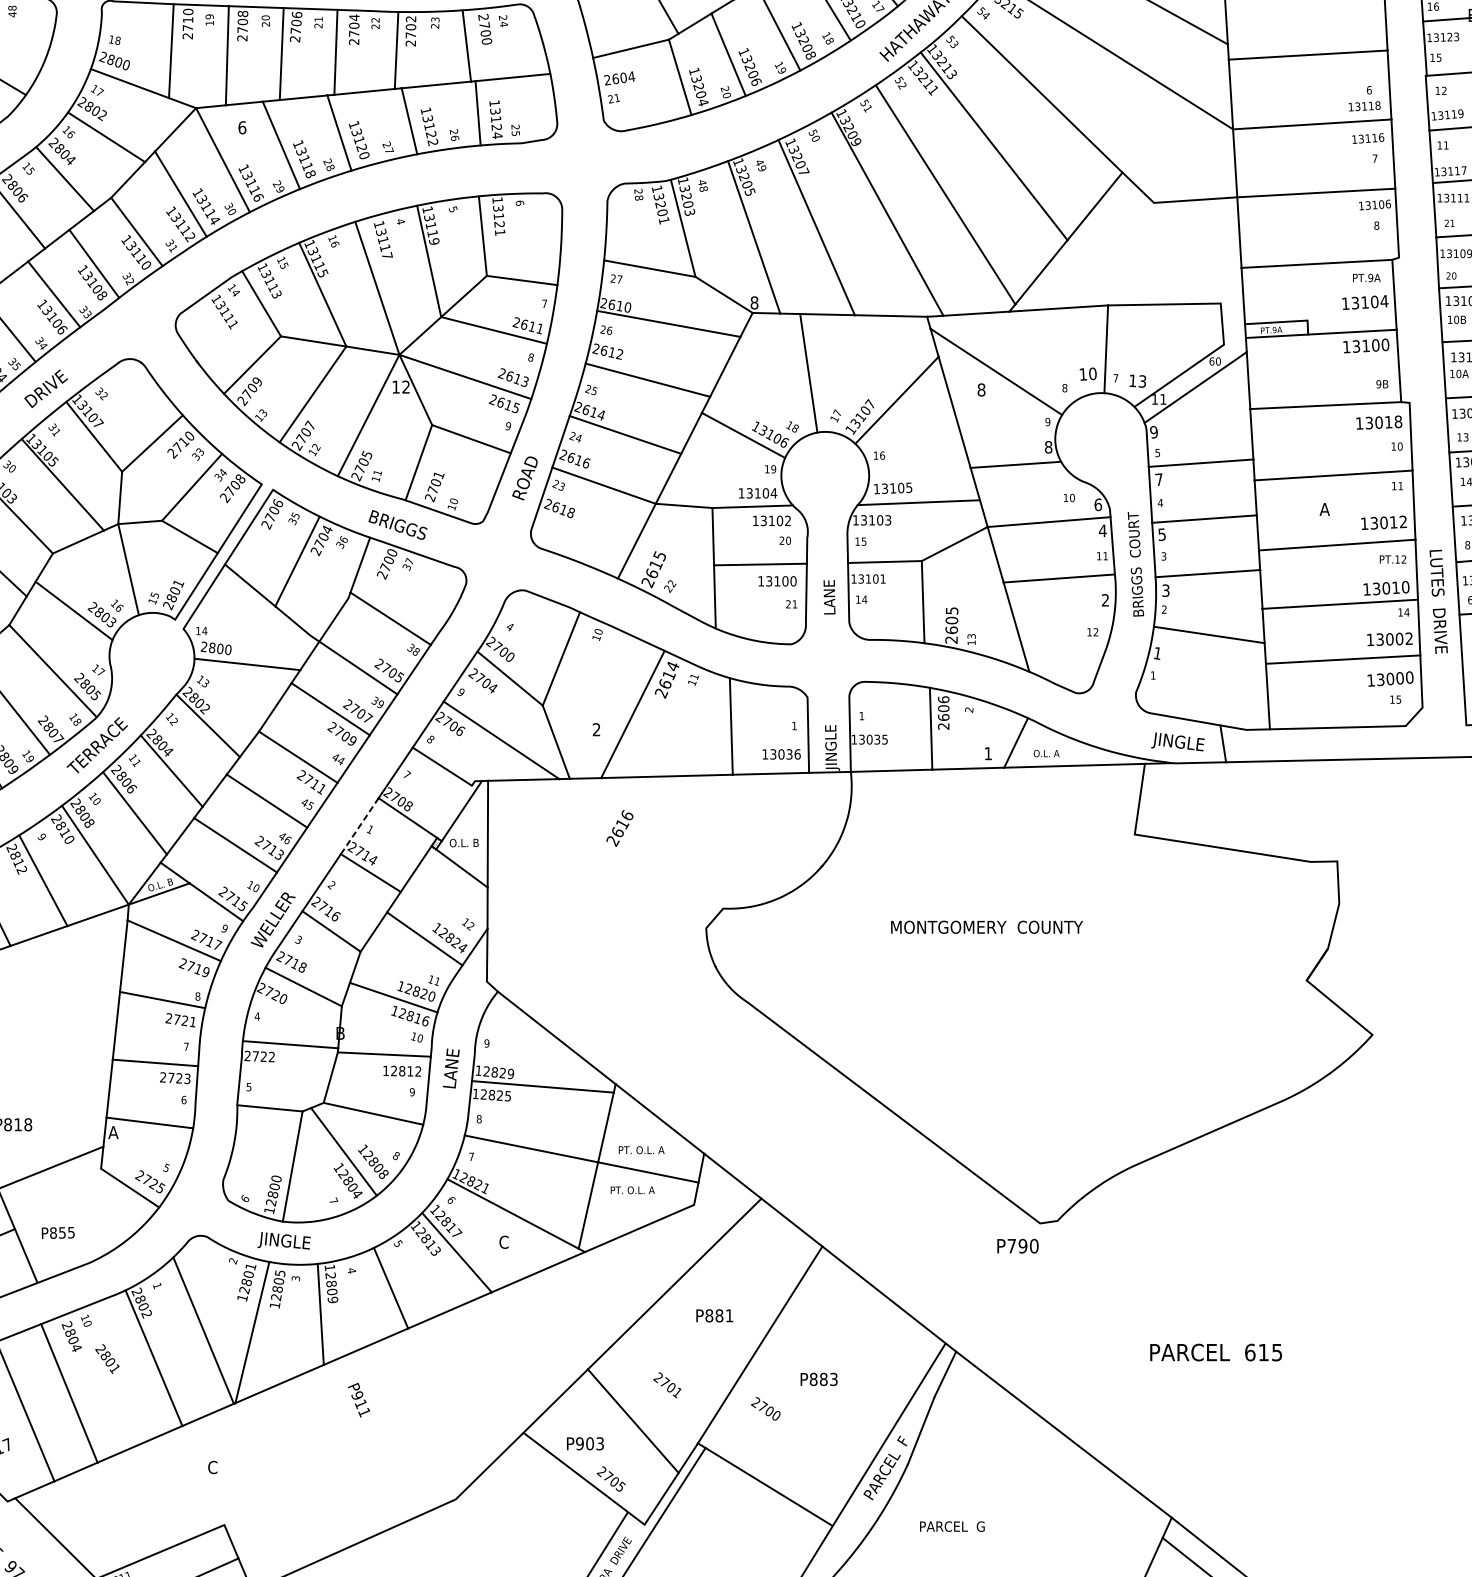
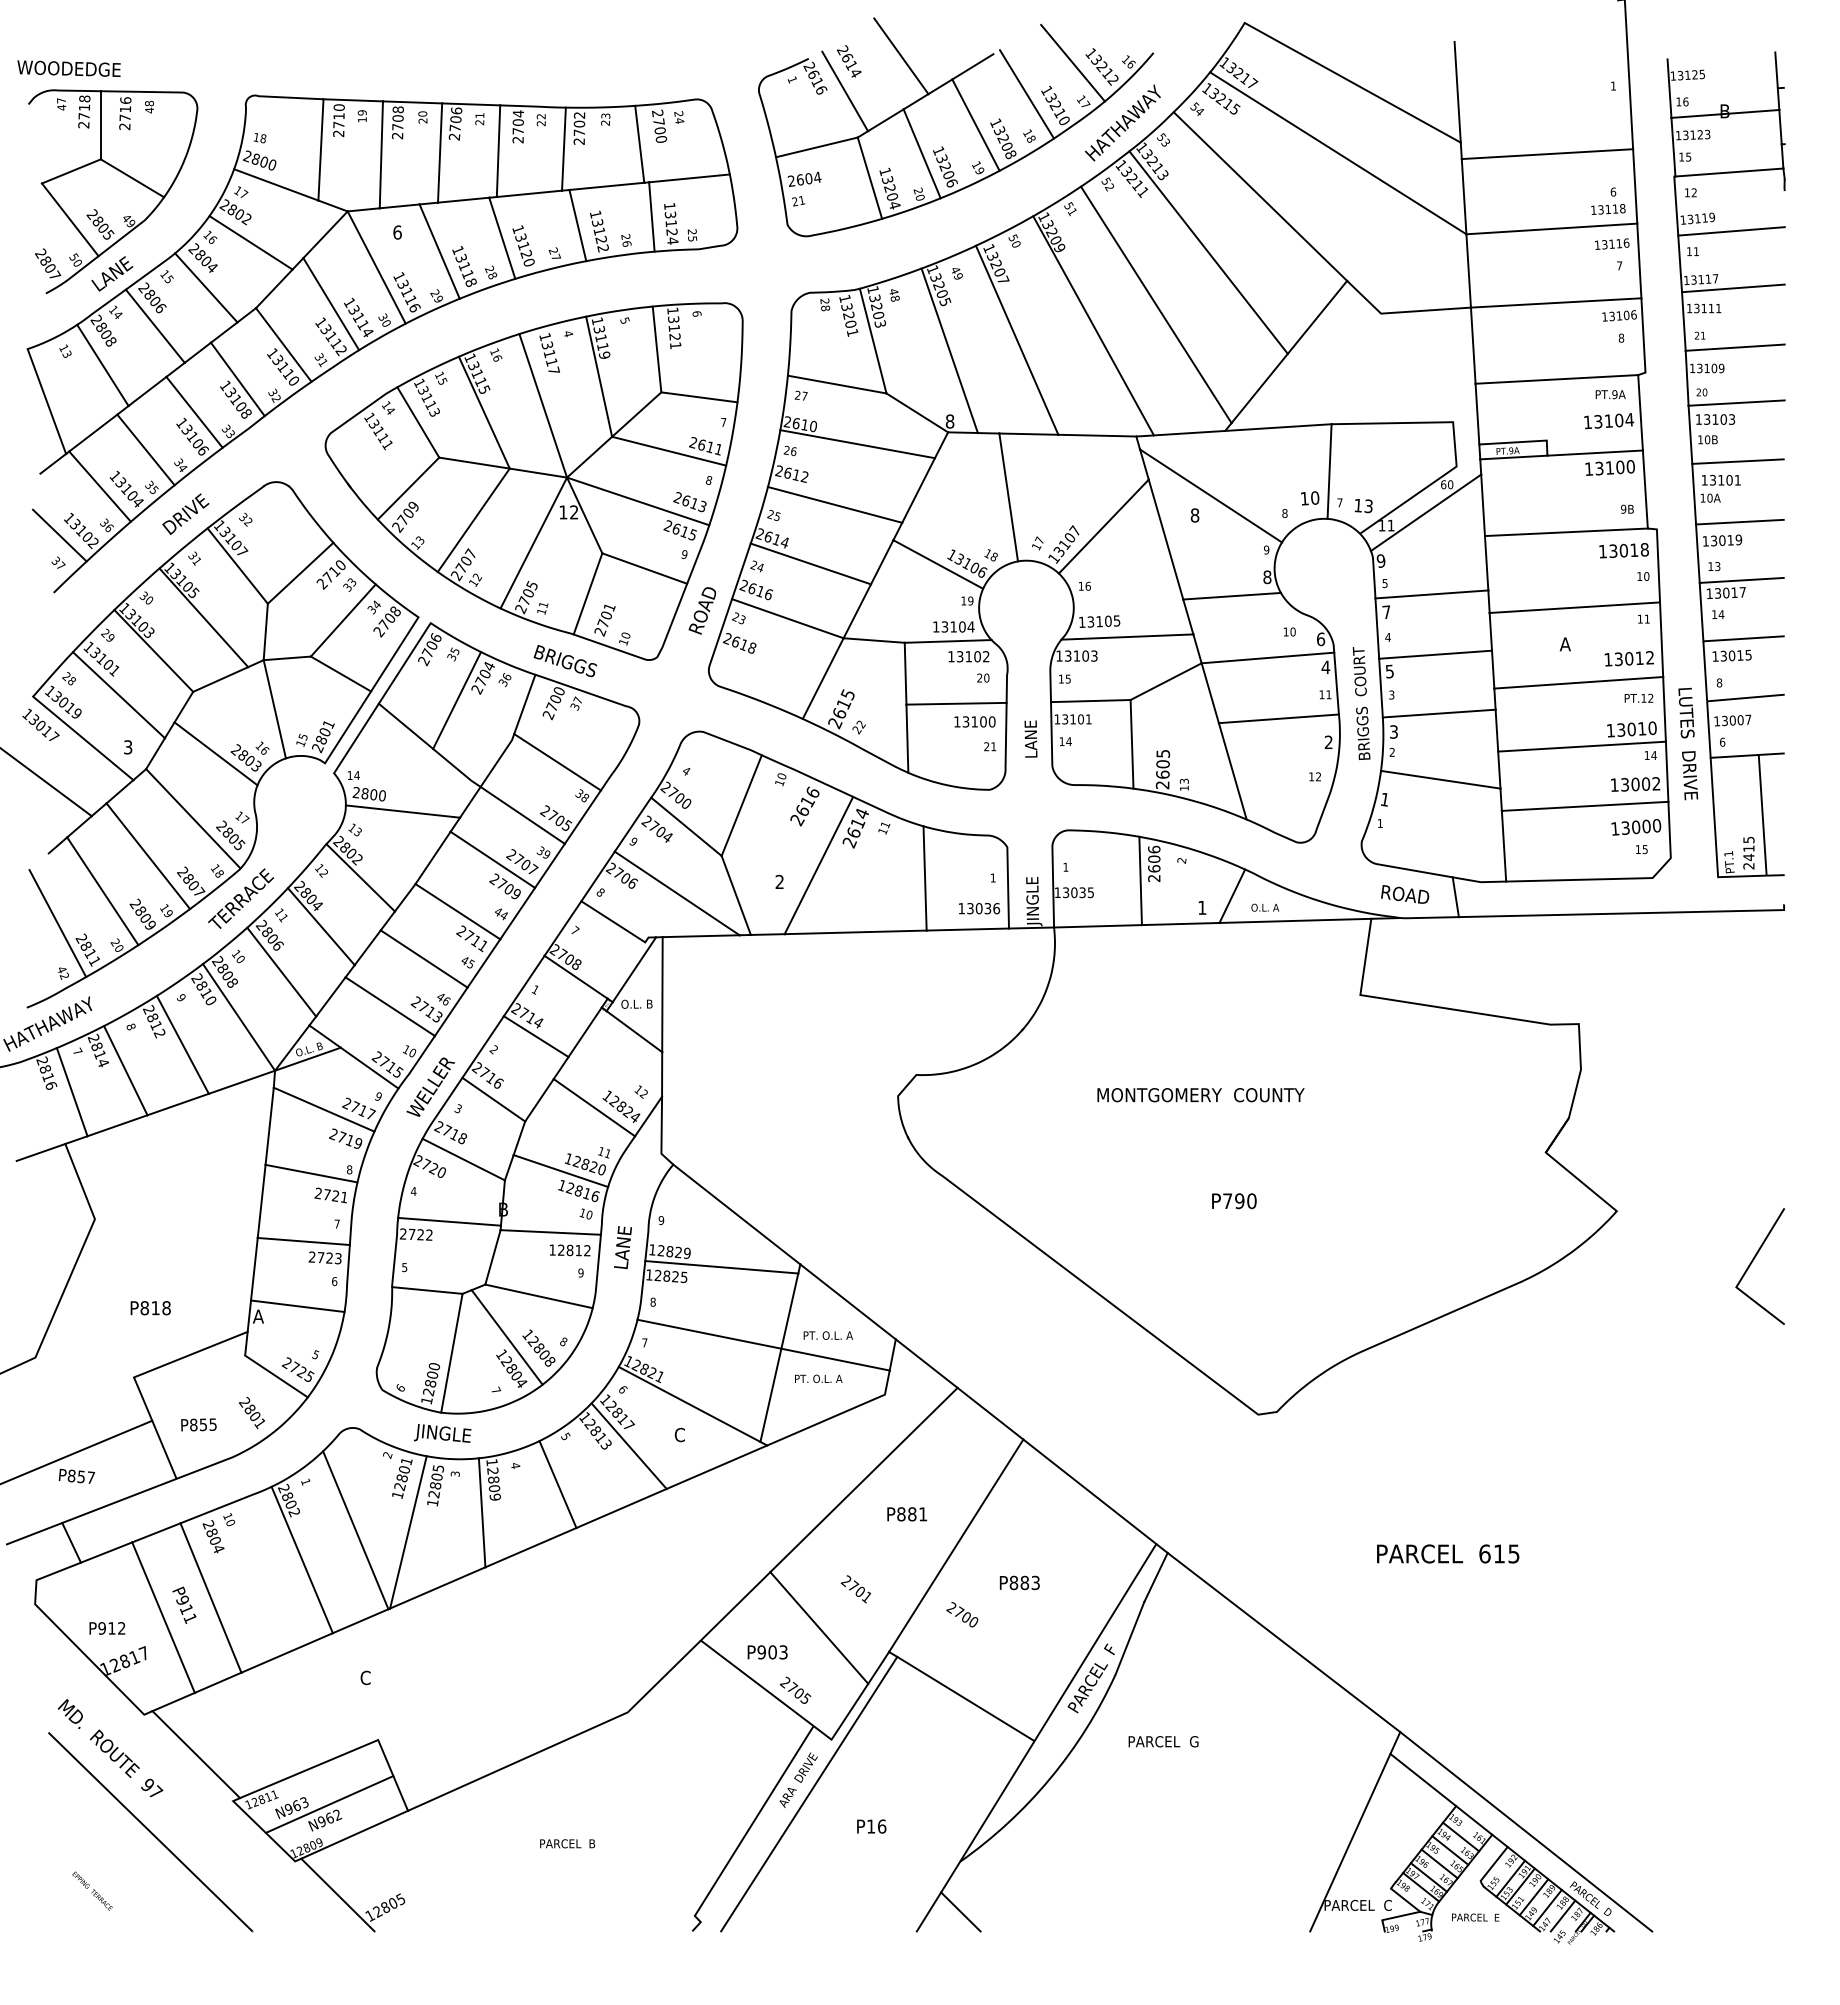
text: (1177, 742) -> (1406, 895), JINGLE -> ROAD
line: (360, 825) -> (524, 985), dashed -> solid
text: (619, 828) -> (804, 806), moved
text: (1018, 1246) -> (1234, 1201), moved
text: (106, 1359) -> (251, 1413), moved
text: (359, 1399) -> (184, 1604), moved

